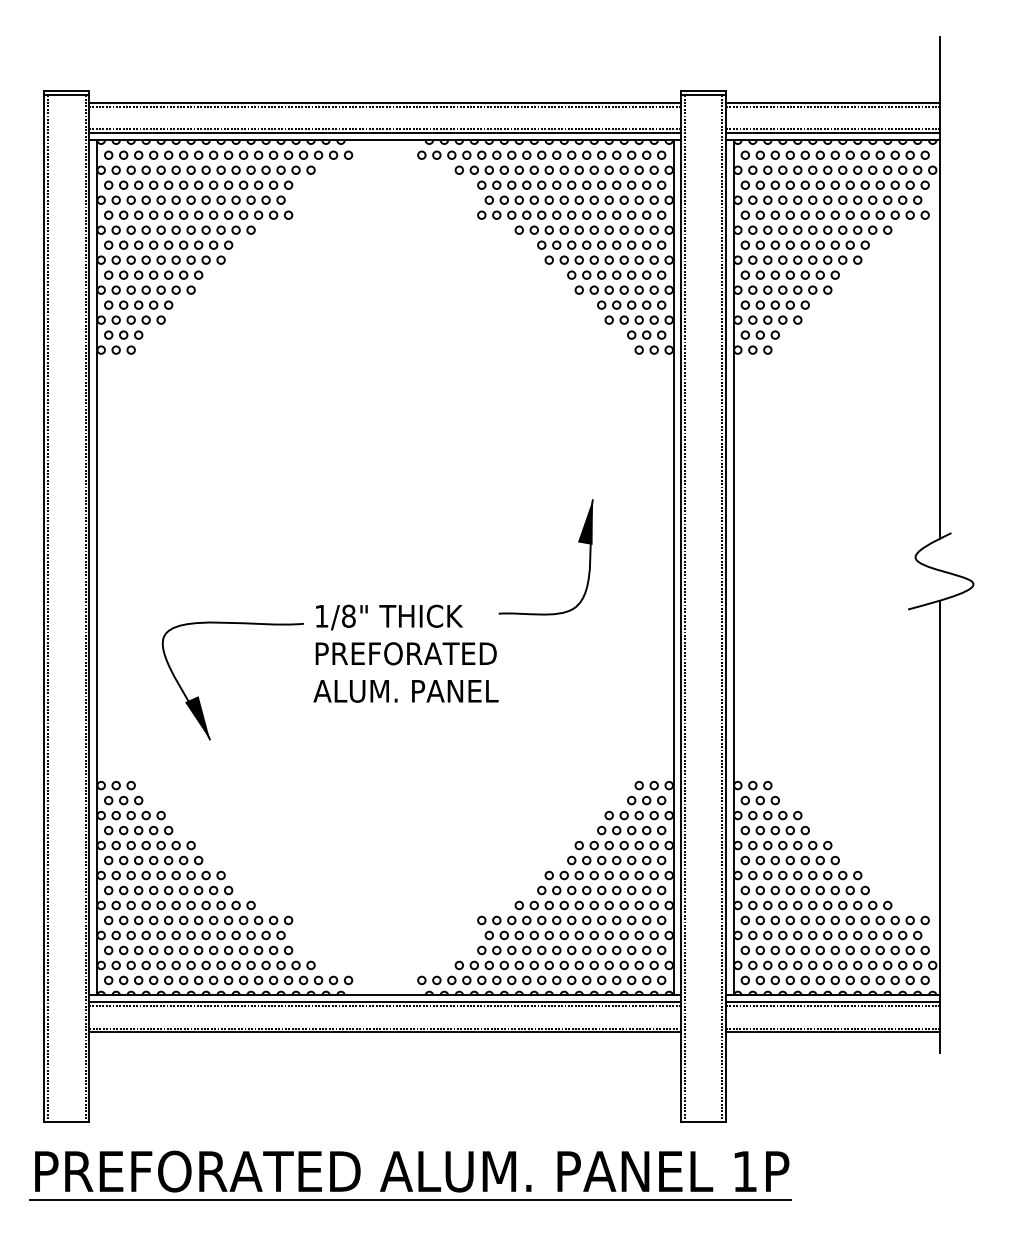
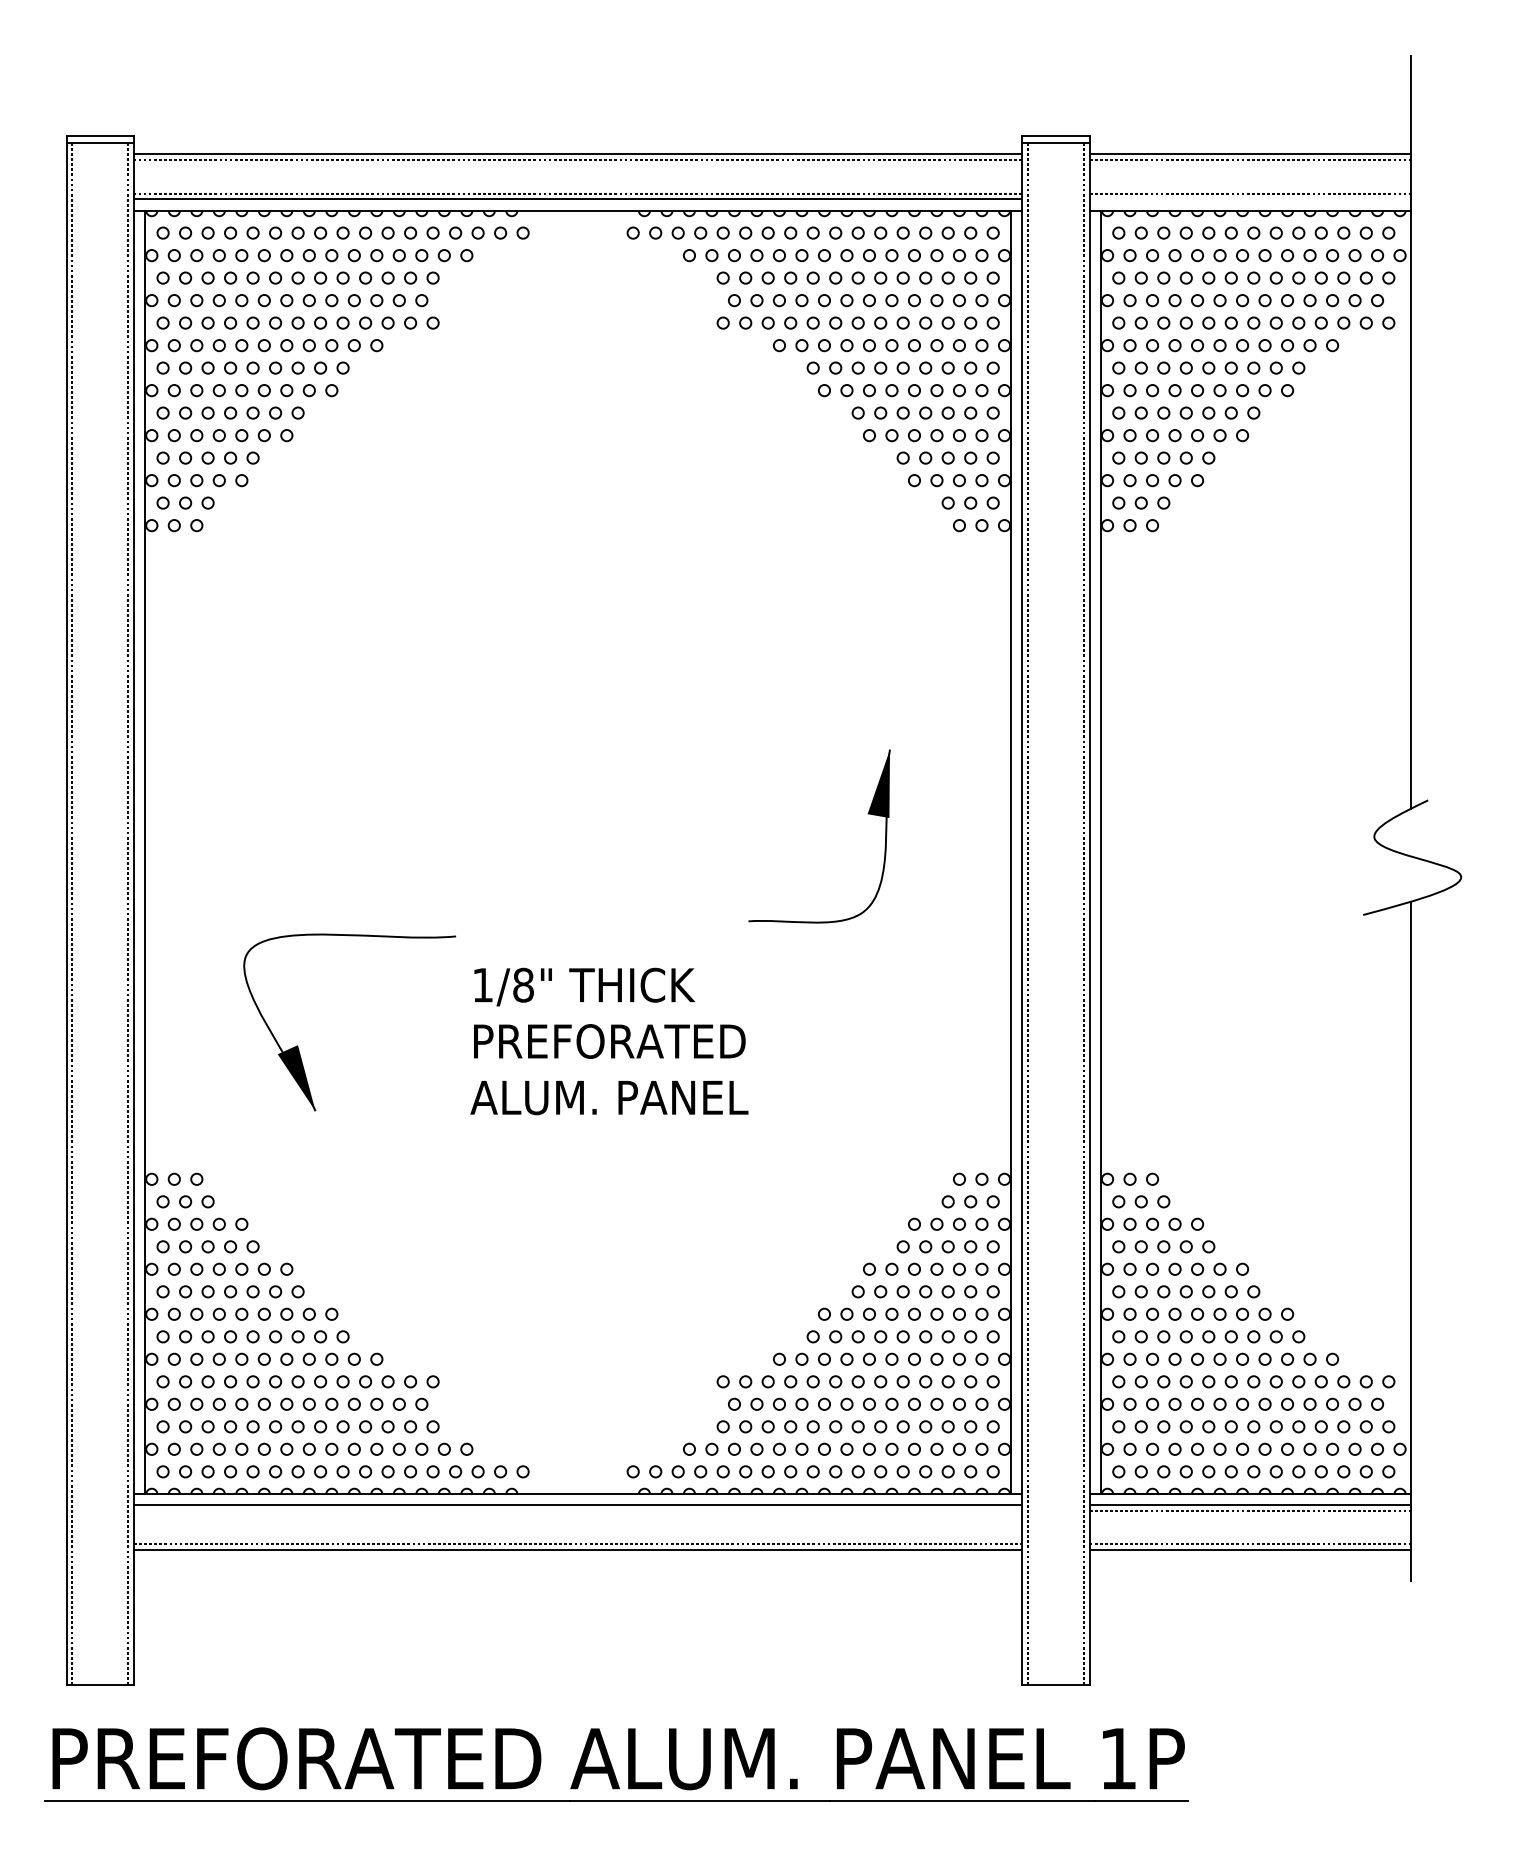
line: (833, 132) -> (1251, 198), removed
text: (405, 653) -> (608, 1041), moved
line: (385, 1006) -> (578, 1510), removed

